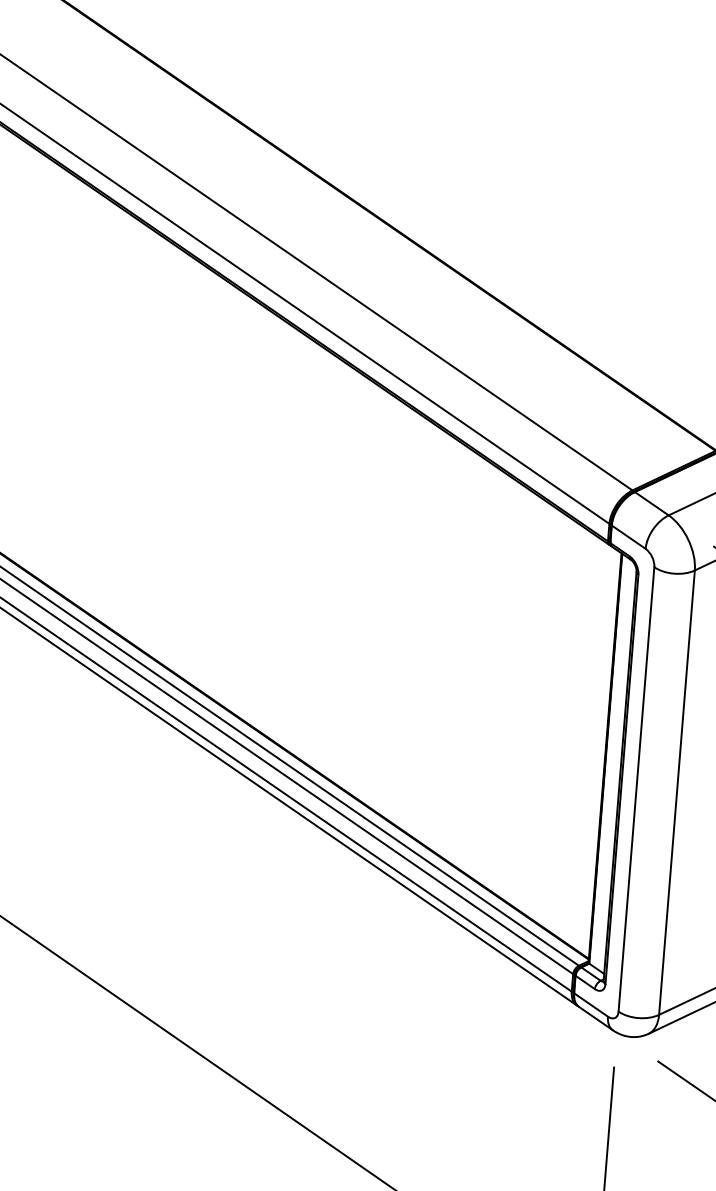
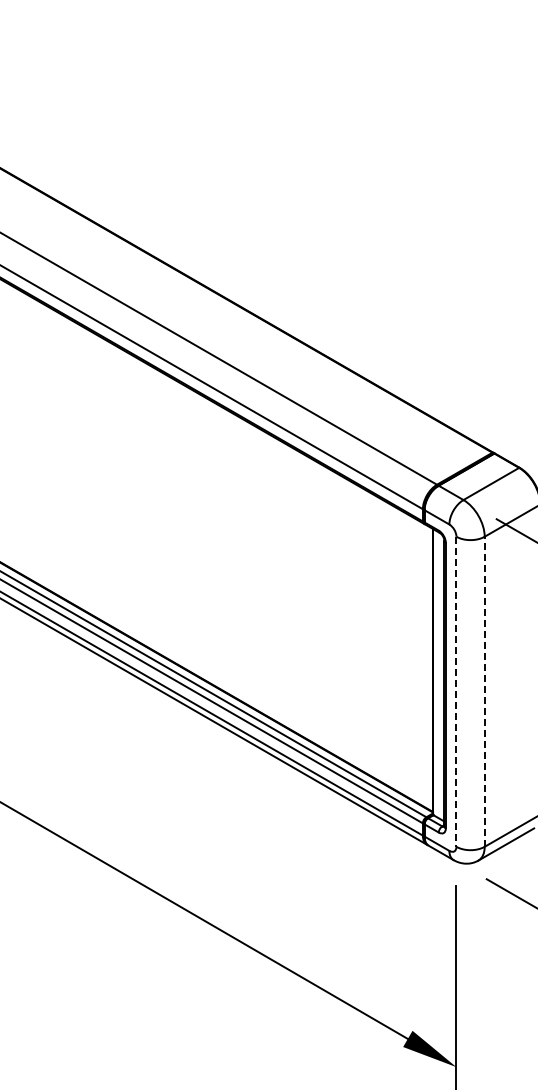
line: (636, 790) -> (456, 692), solid -> dashed
line: (676, 792) -> (484, 691), solid -> dashed

